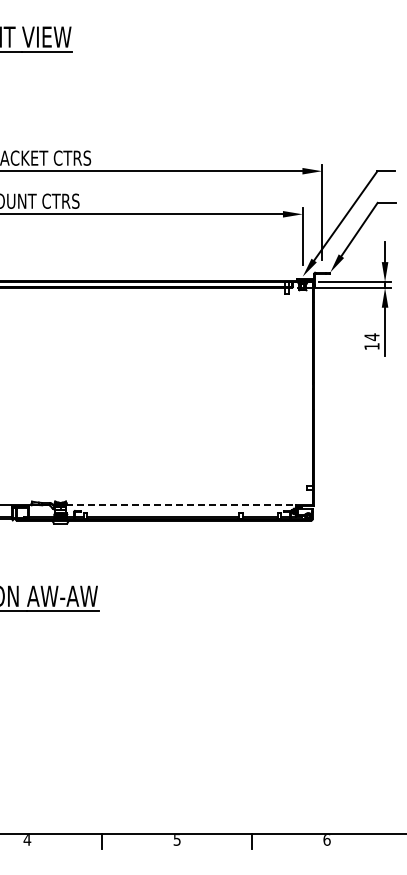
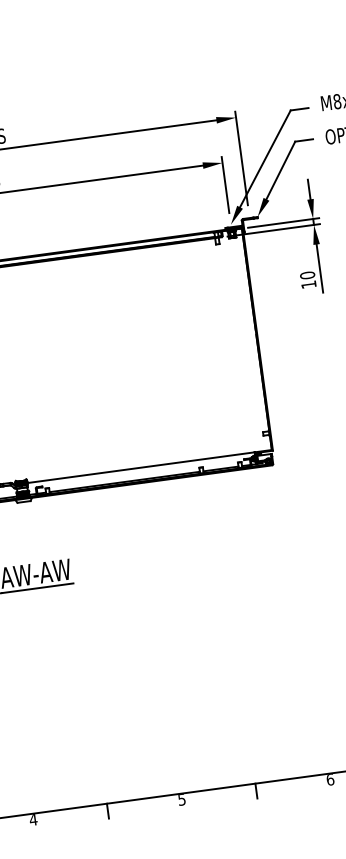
text: (371, 337) -> (307, 275), 14 -> 10
line: (181, 505) -> (141, 467), dashed -> solid

